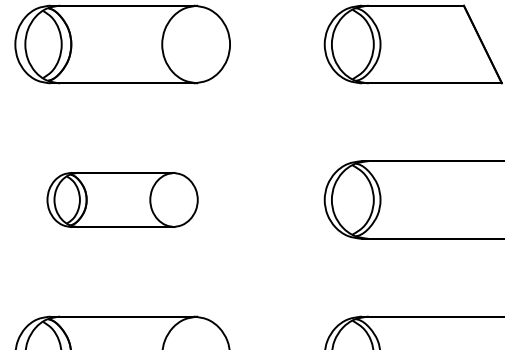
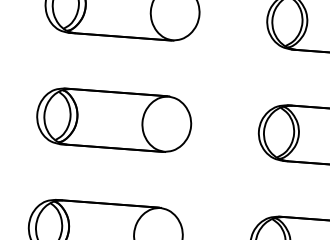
part: (122, 199) -> (114, 119), size x1.43

